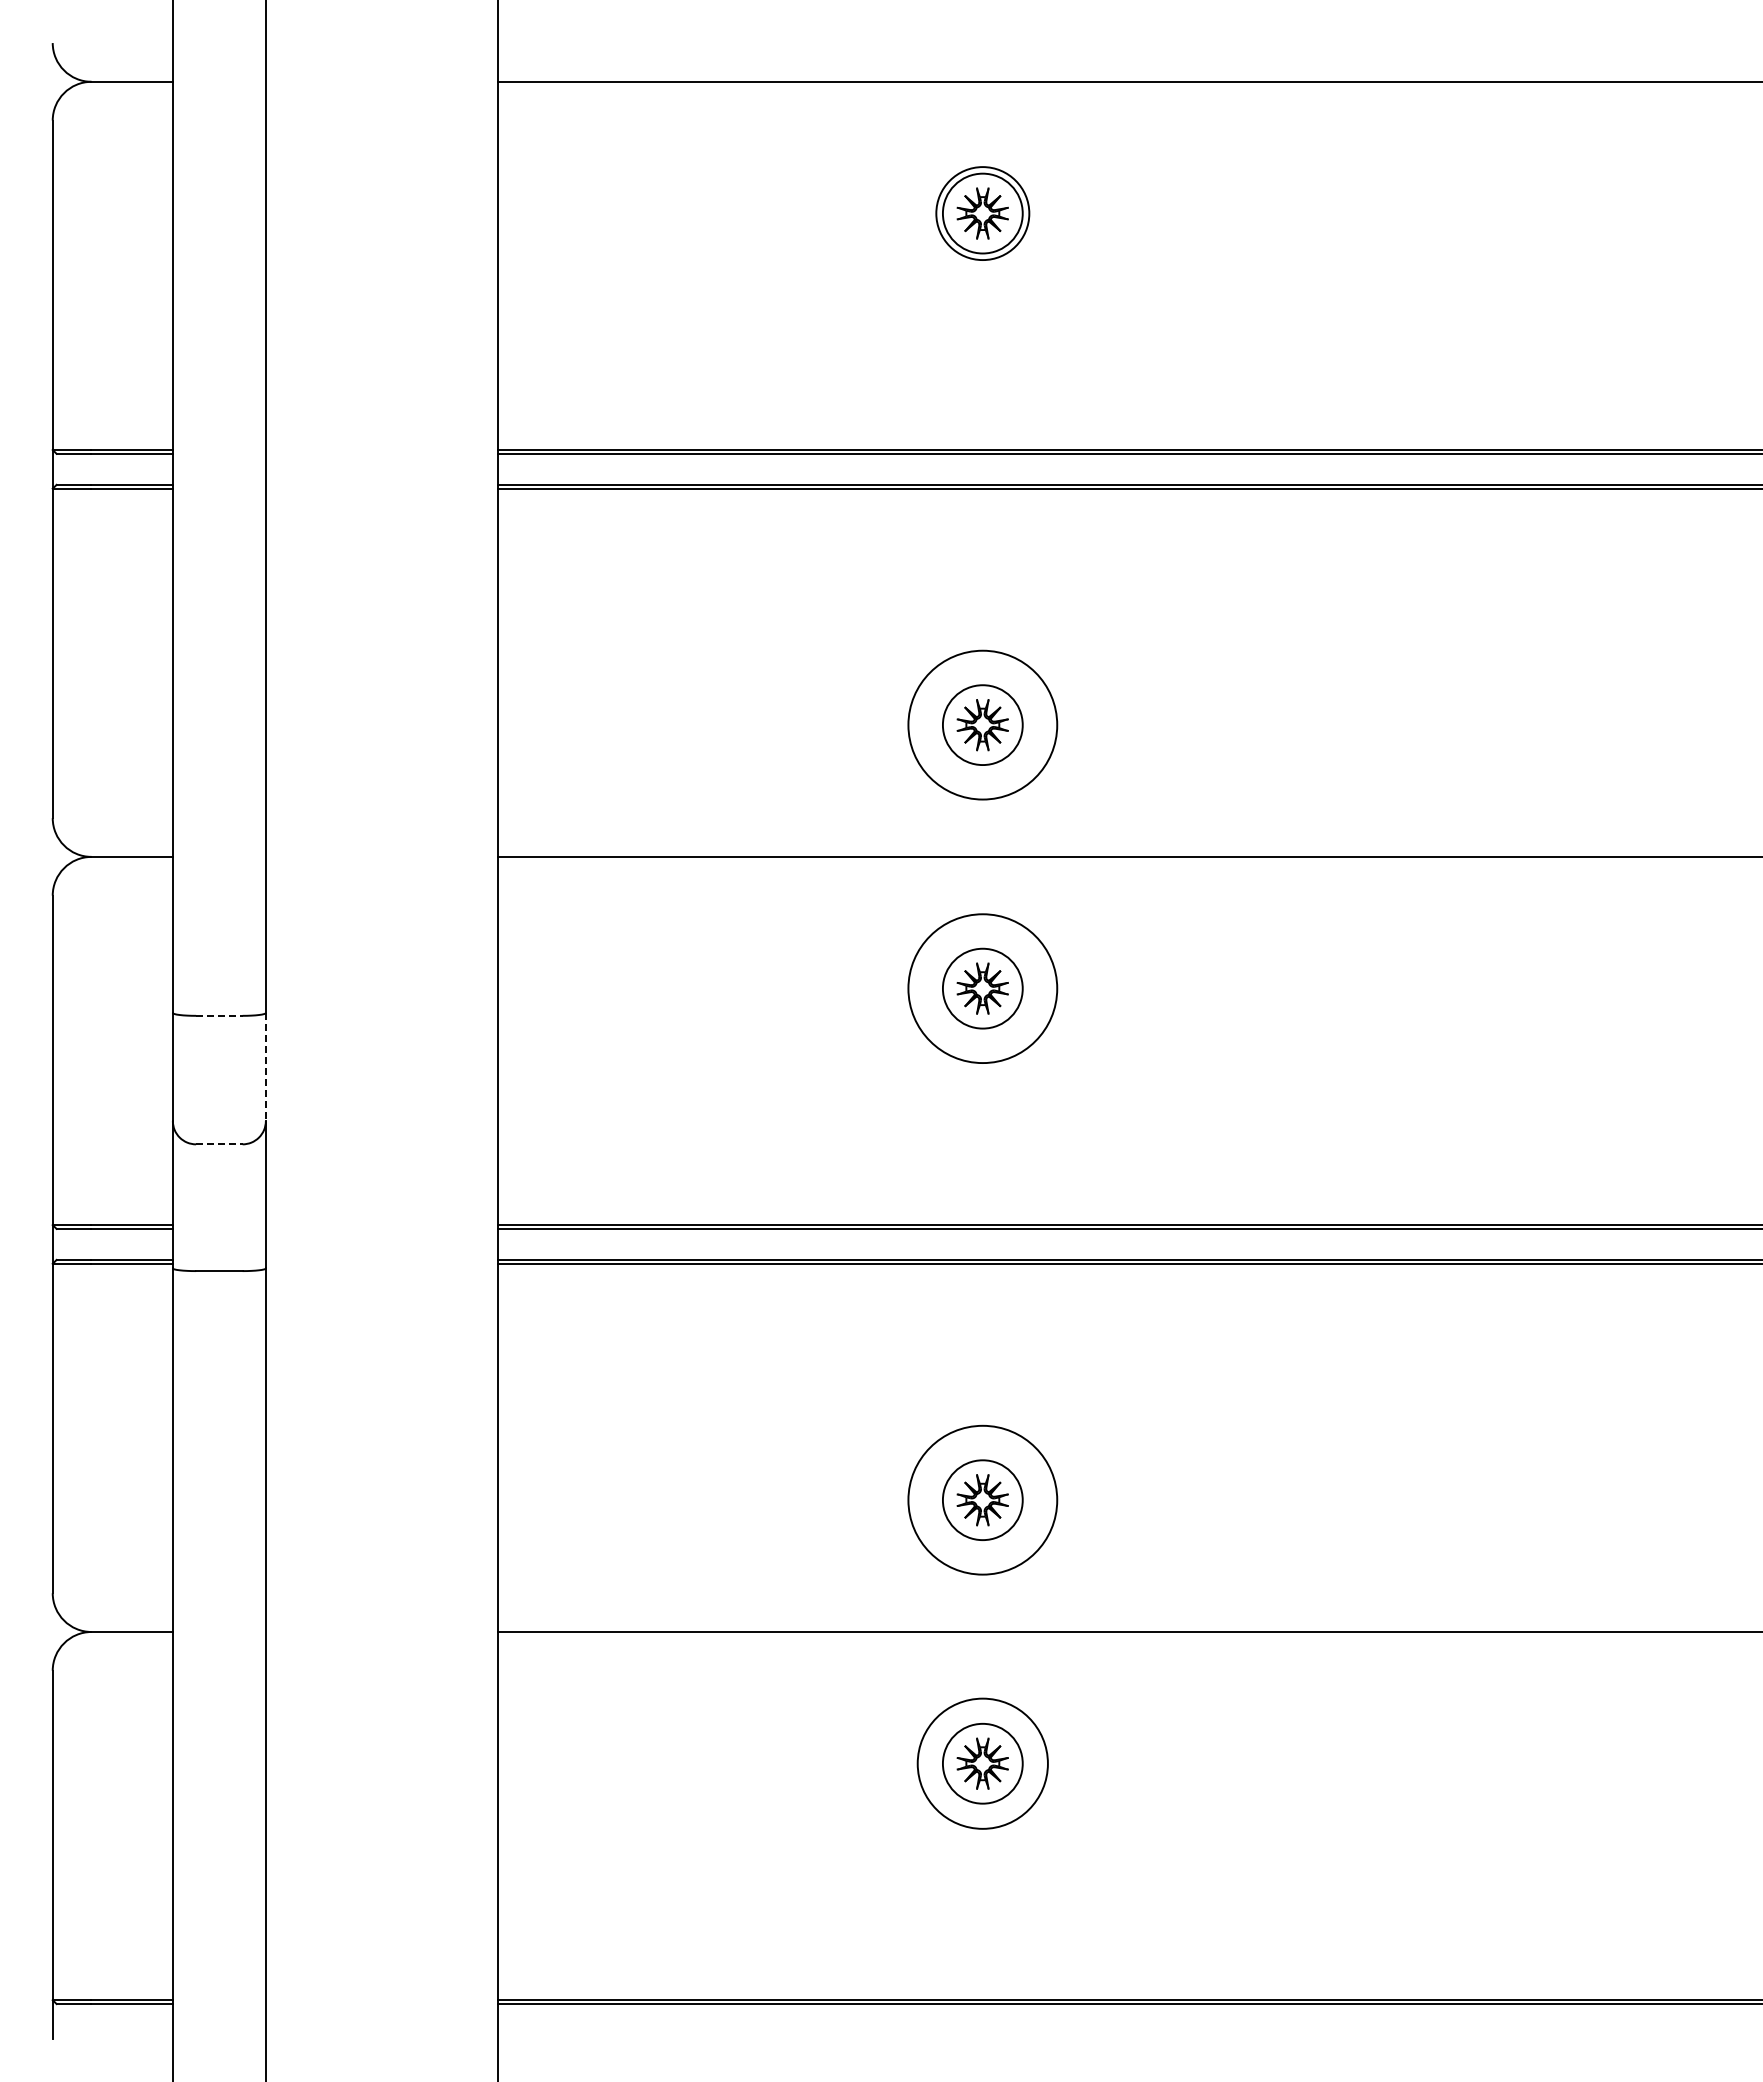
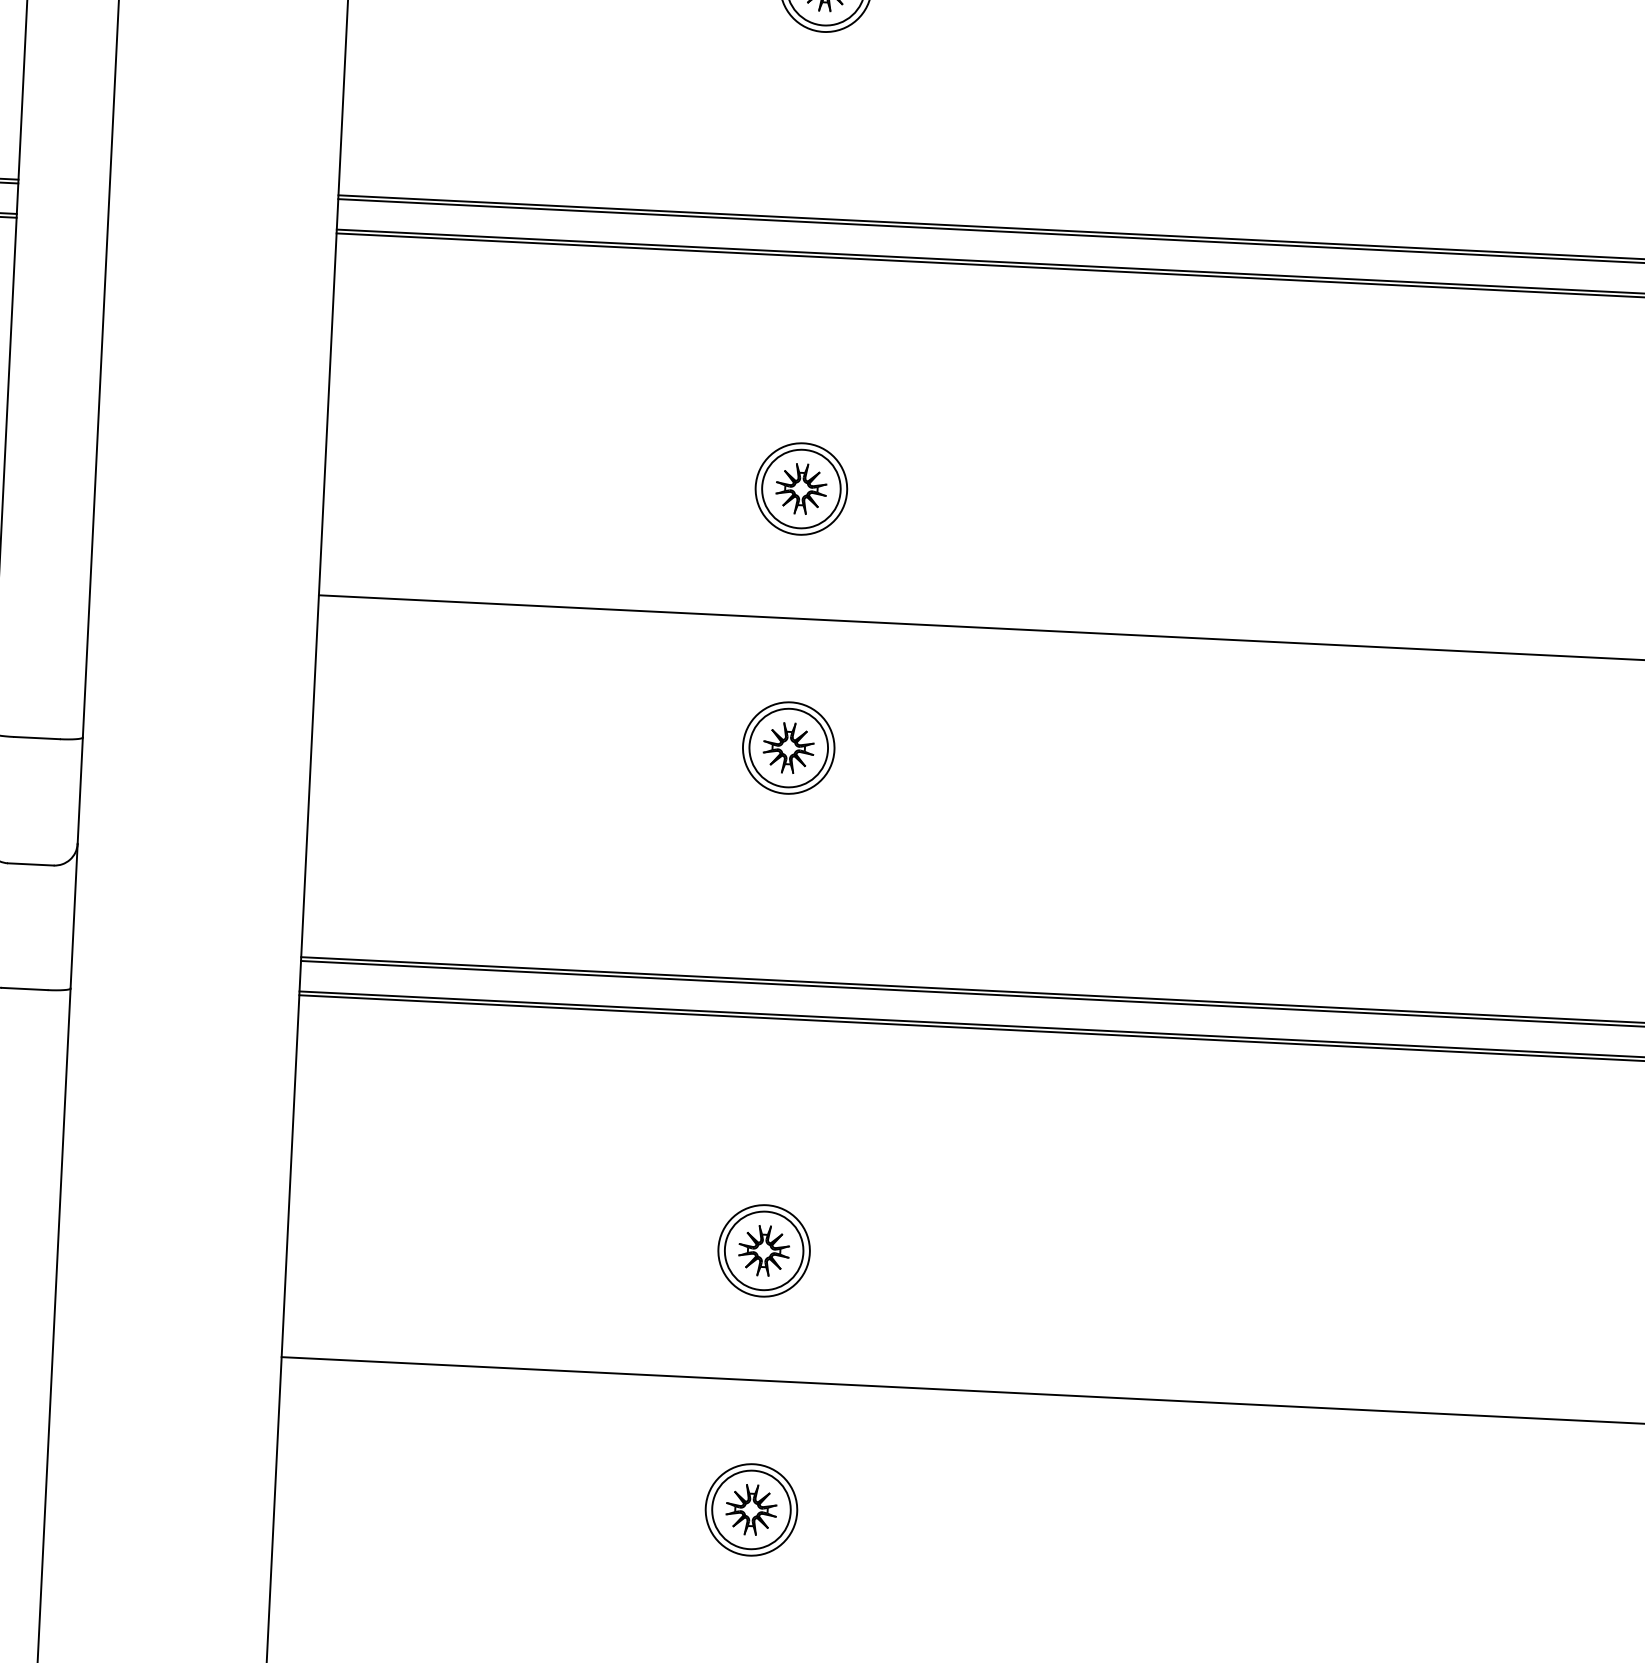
circle: (982, 724) -> (801, 488), size x0.62
circle: (982, 988) -> (788, 747), size x0.62
line: (219, 1015) -> (37, 737), dashed -> solid
line: (265, 1067) -> (79, 791), dashed -> solid
line: (219, 1144) -> (30, 864), dashed -> solid
circle: (982, 1499) -> (763, 1250), size x0.62
circle: (982, 1763) -> (751, 1509), size x0.71

